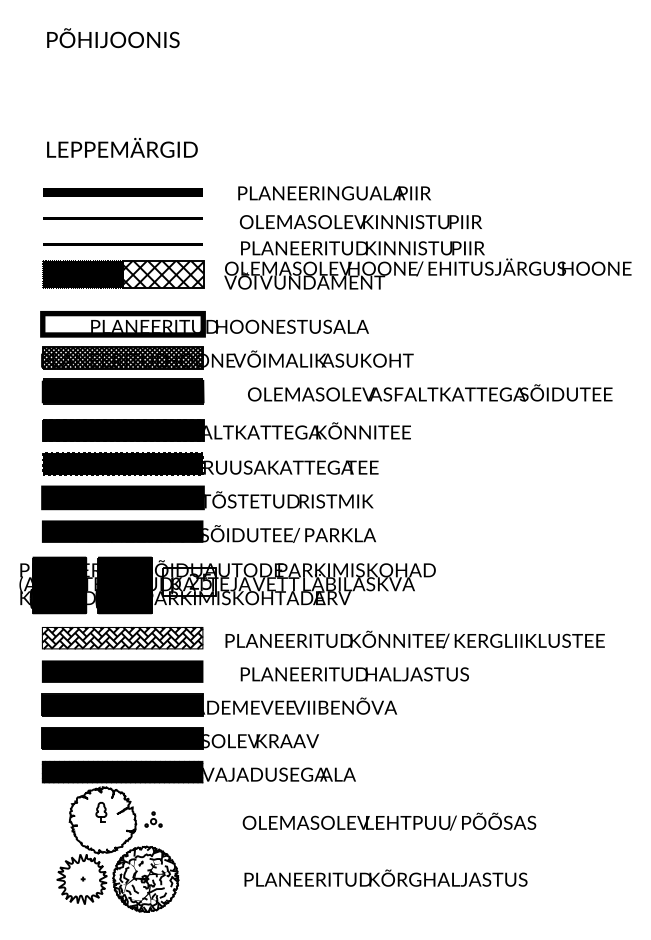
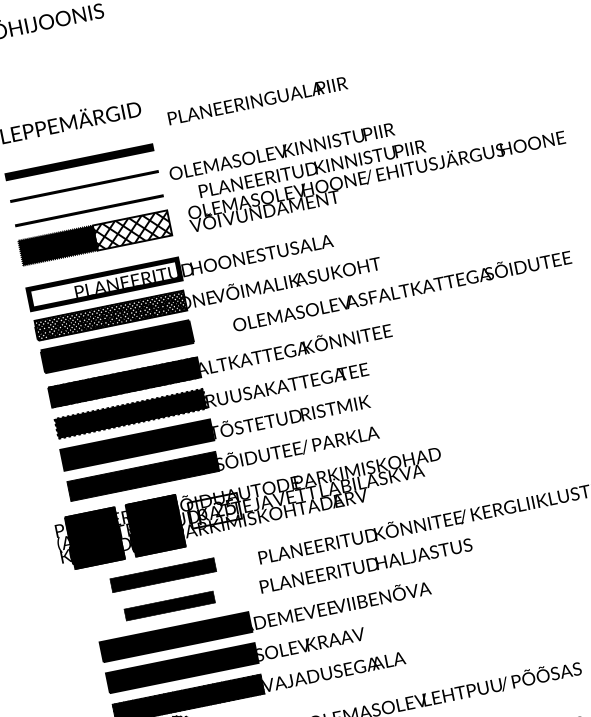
text: (334, 193) -> (257, 100), moved
text: (360, 222) -> (281, 152), moved
part: (122, 638) -> (163, 575), size x0.7
part: (122, 671) -> (169, 606), size x0.6
text: (354, 674) -> (365, 566), moved

